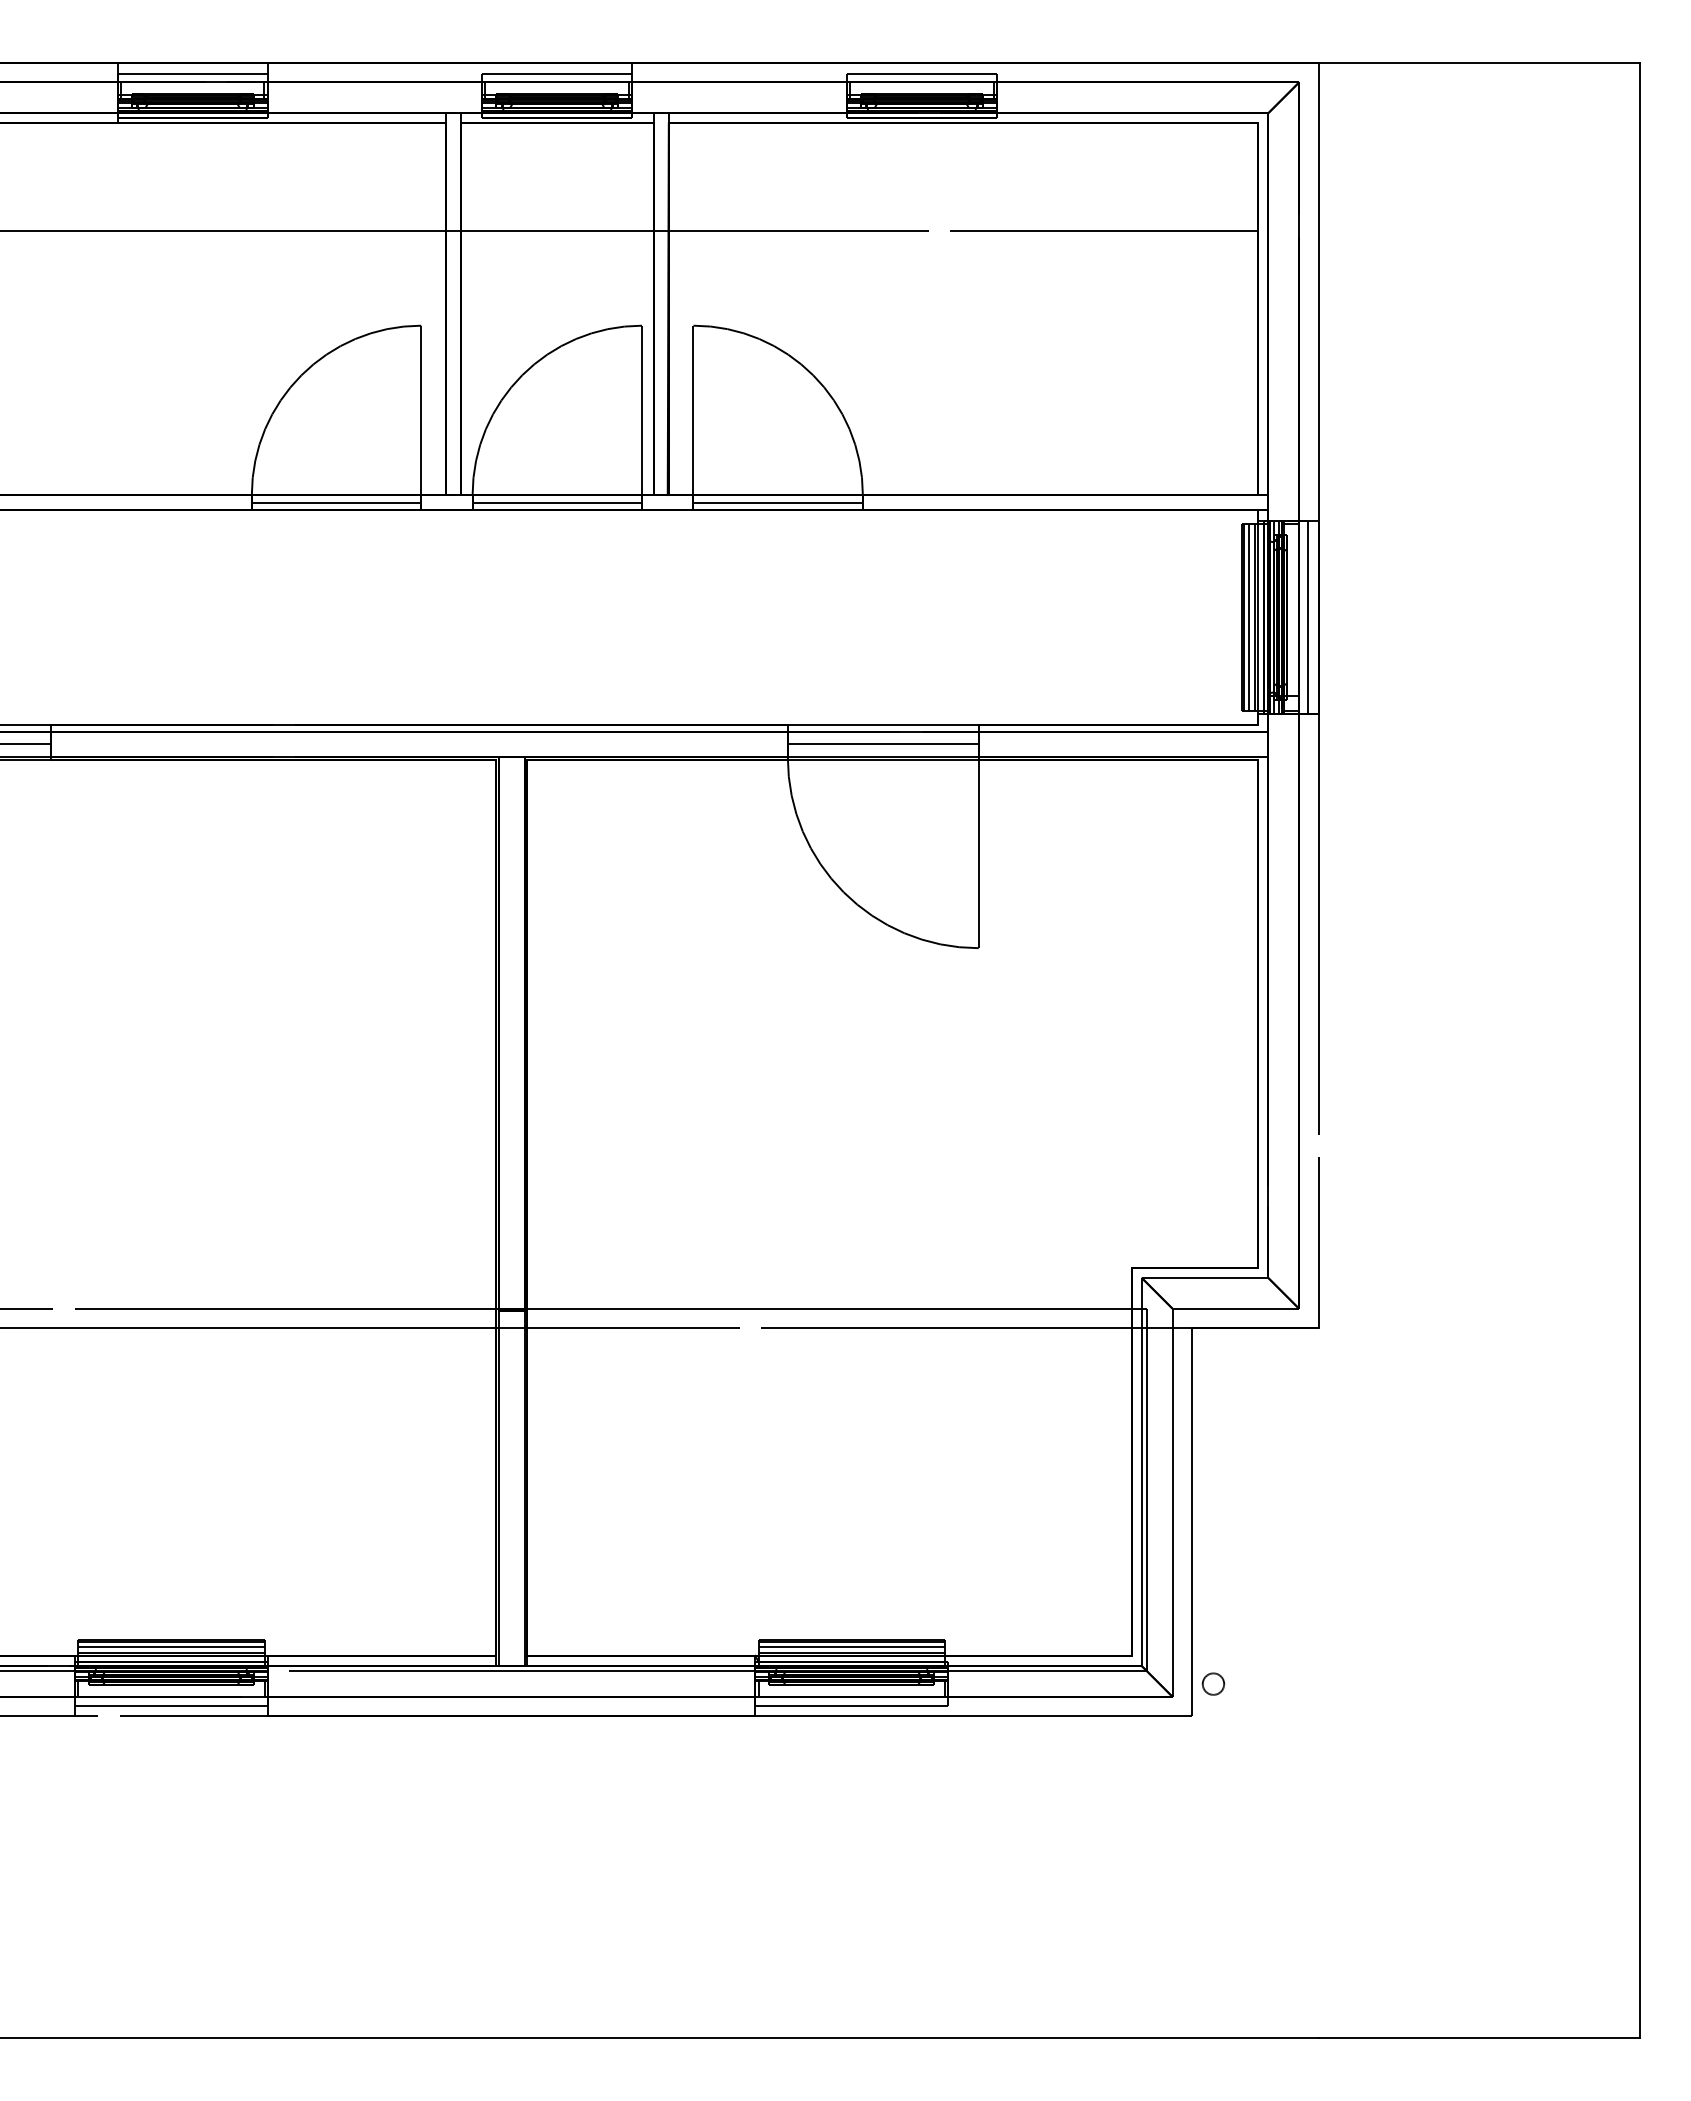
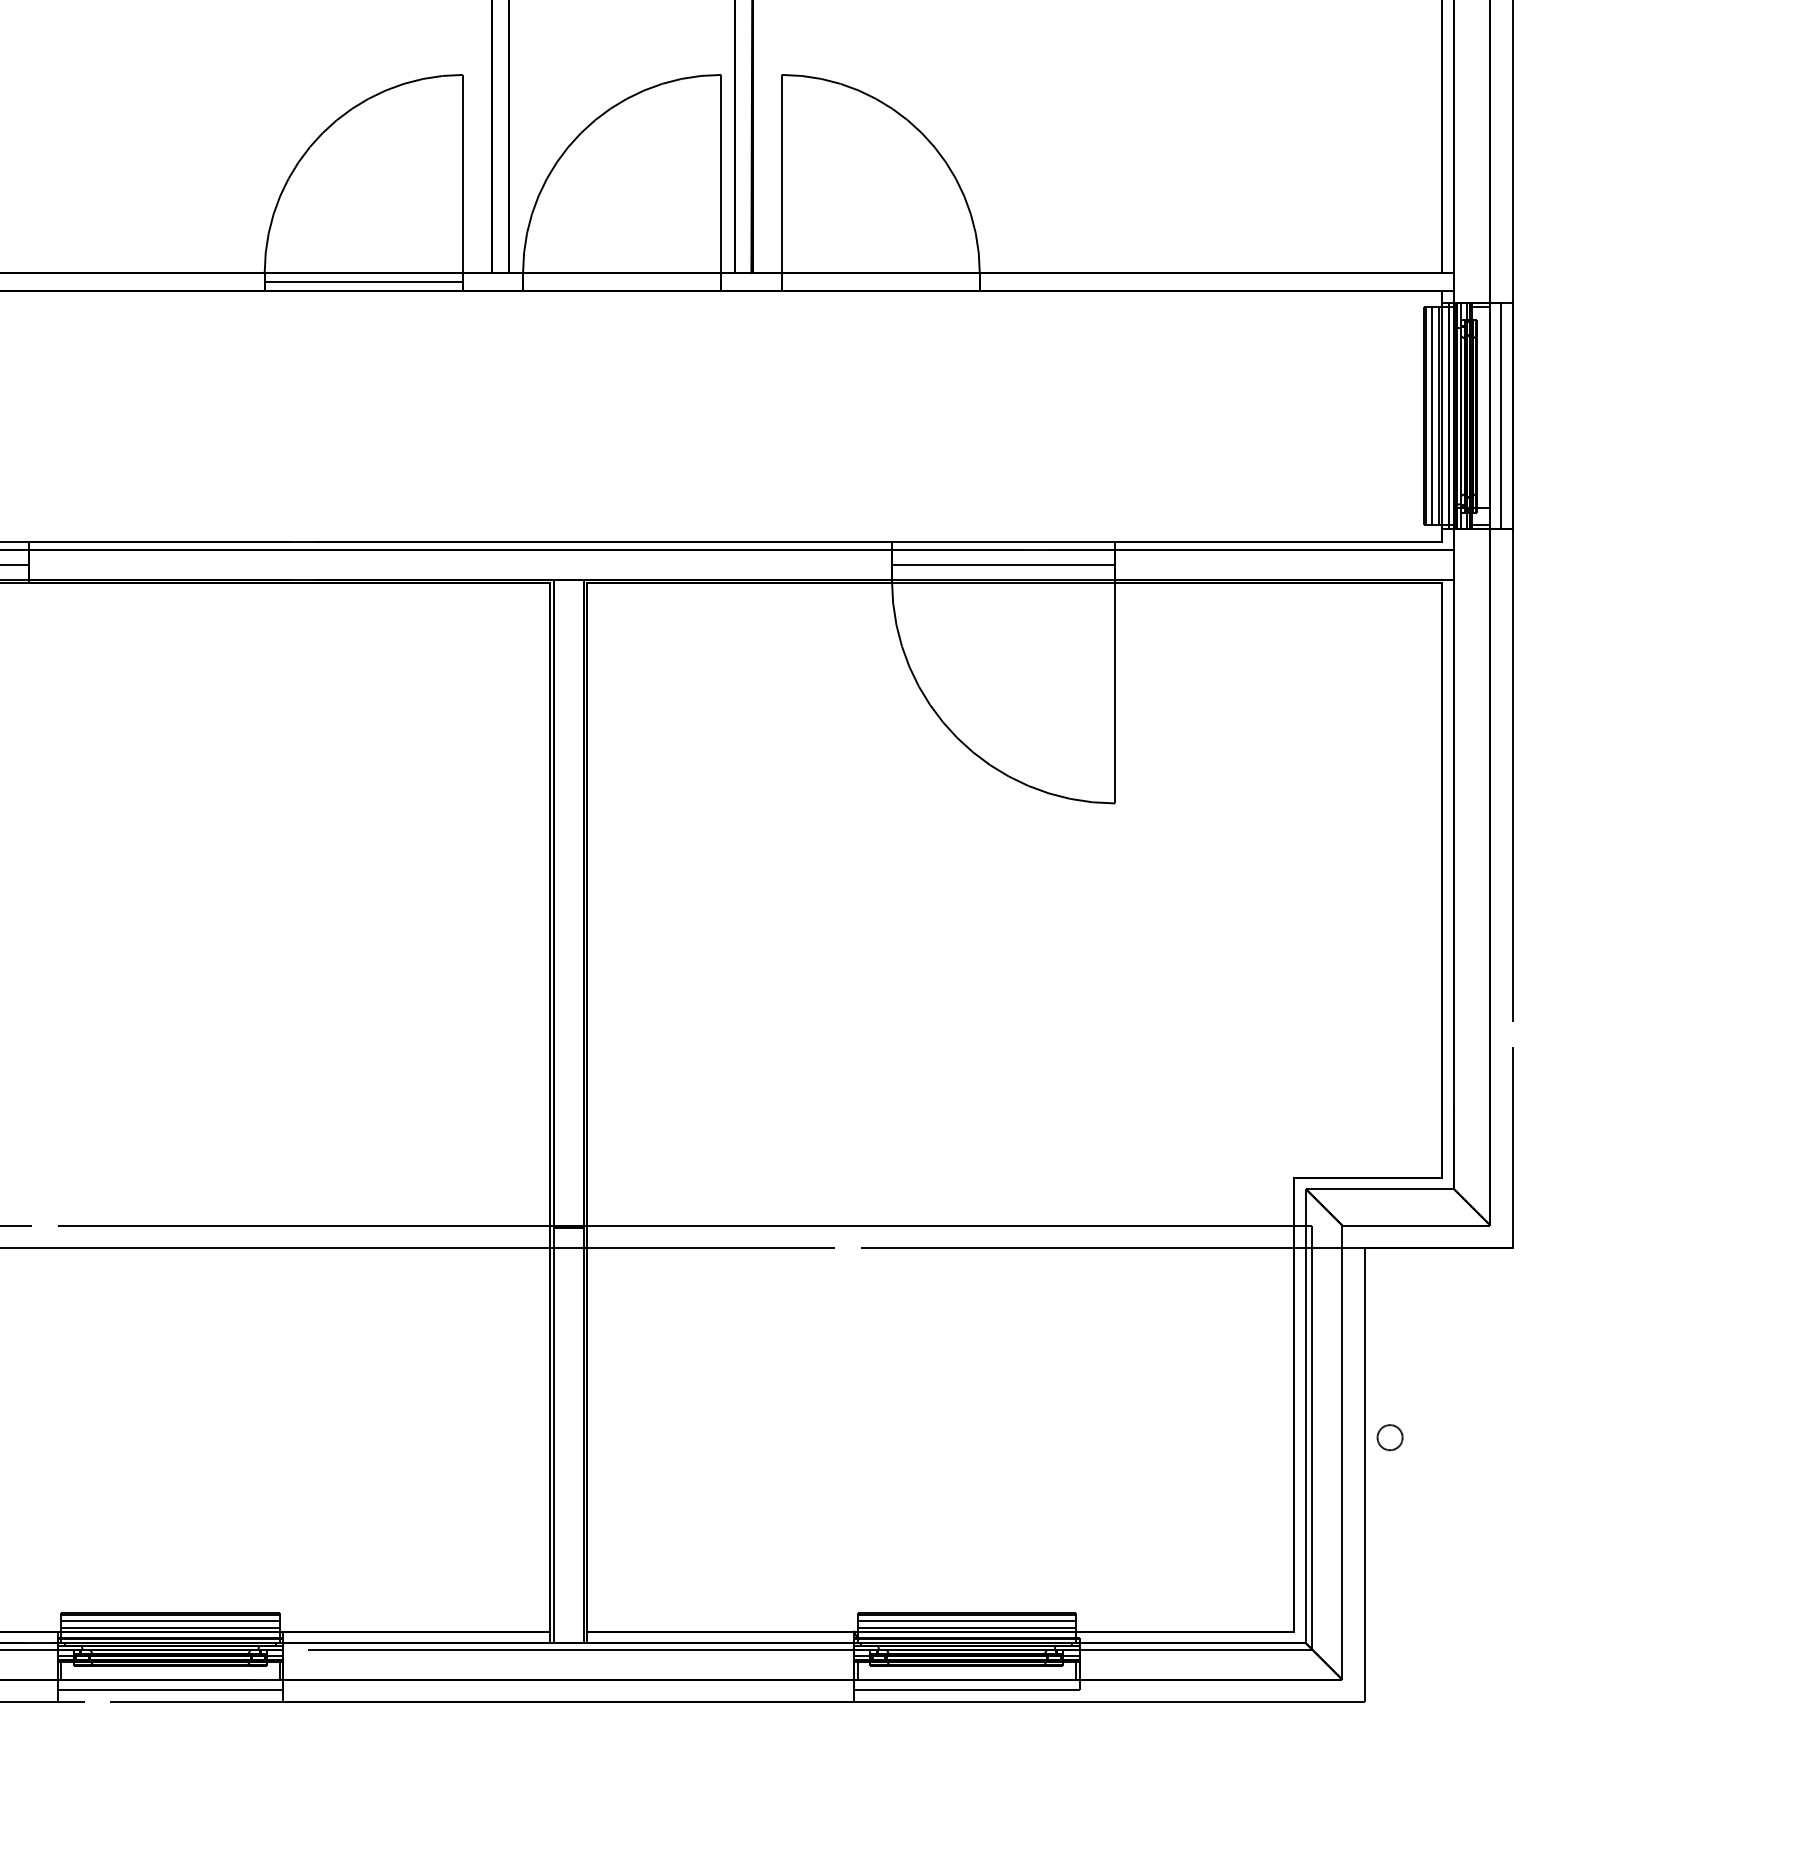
line: (557, 502) -> (622, 281), removed
line: (777, 502) -> (879, 281), removed
circle: (1213, 1683) -> (1390, 1436), moved

